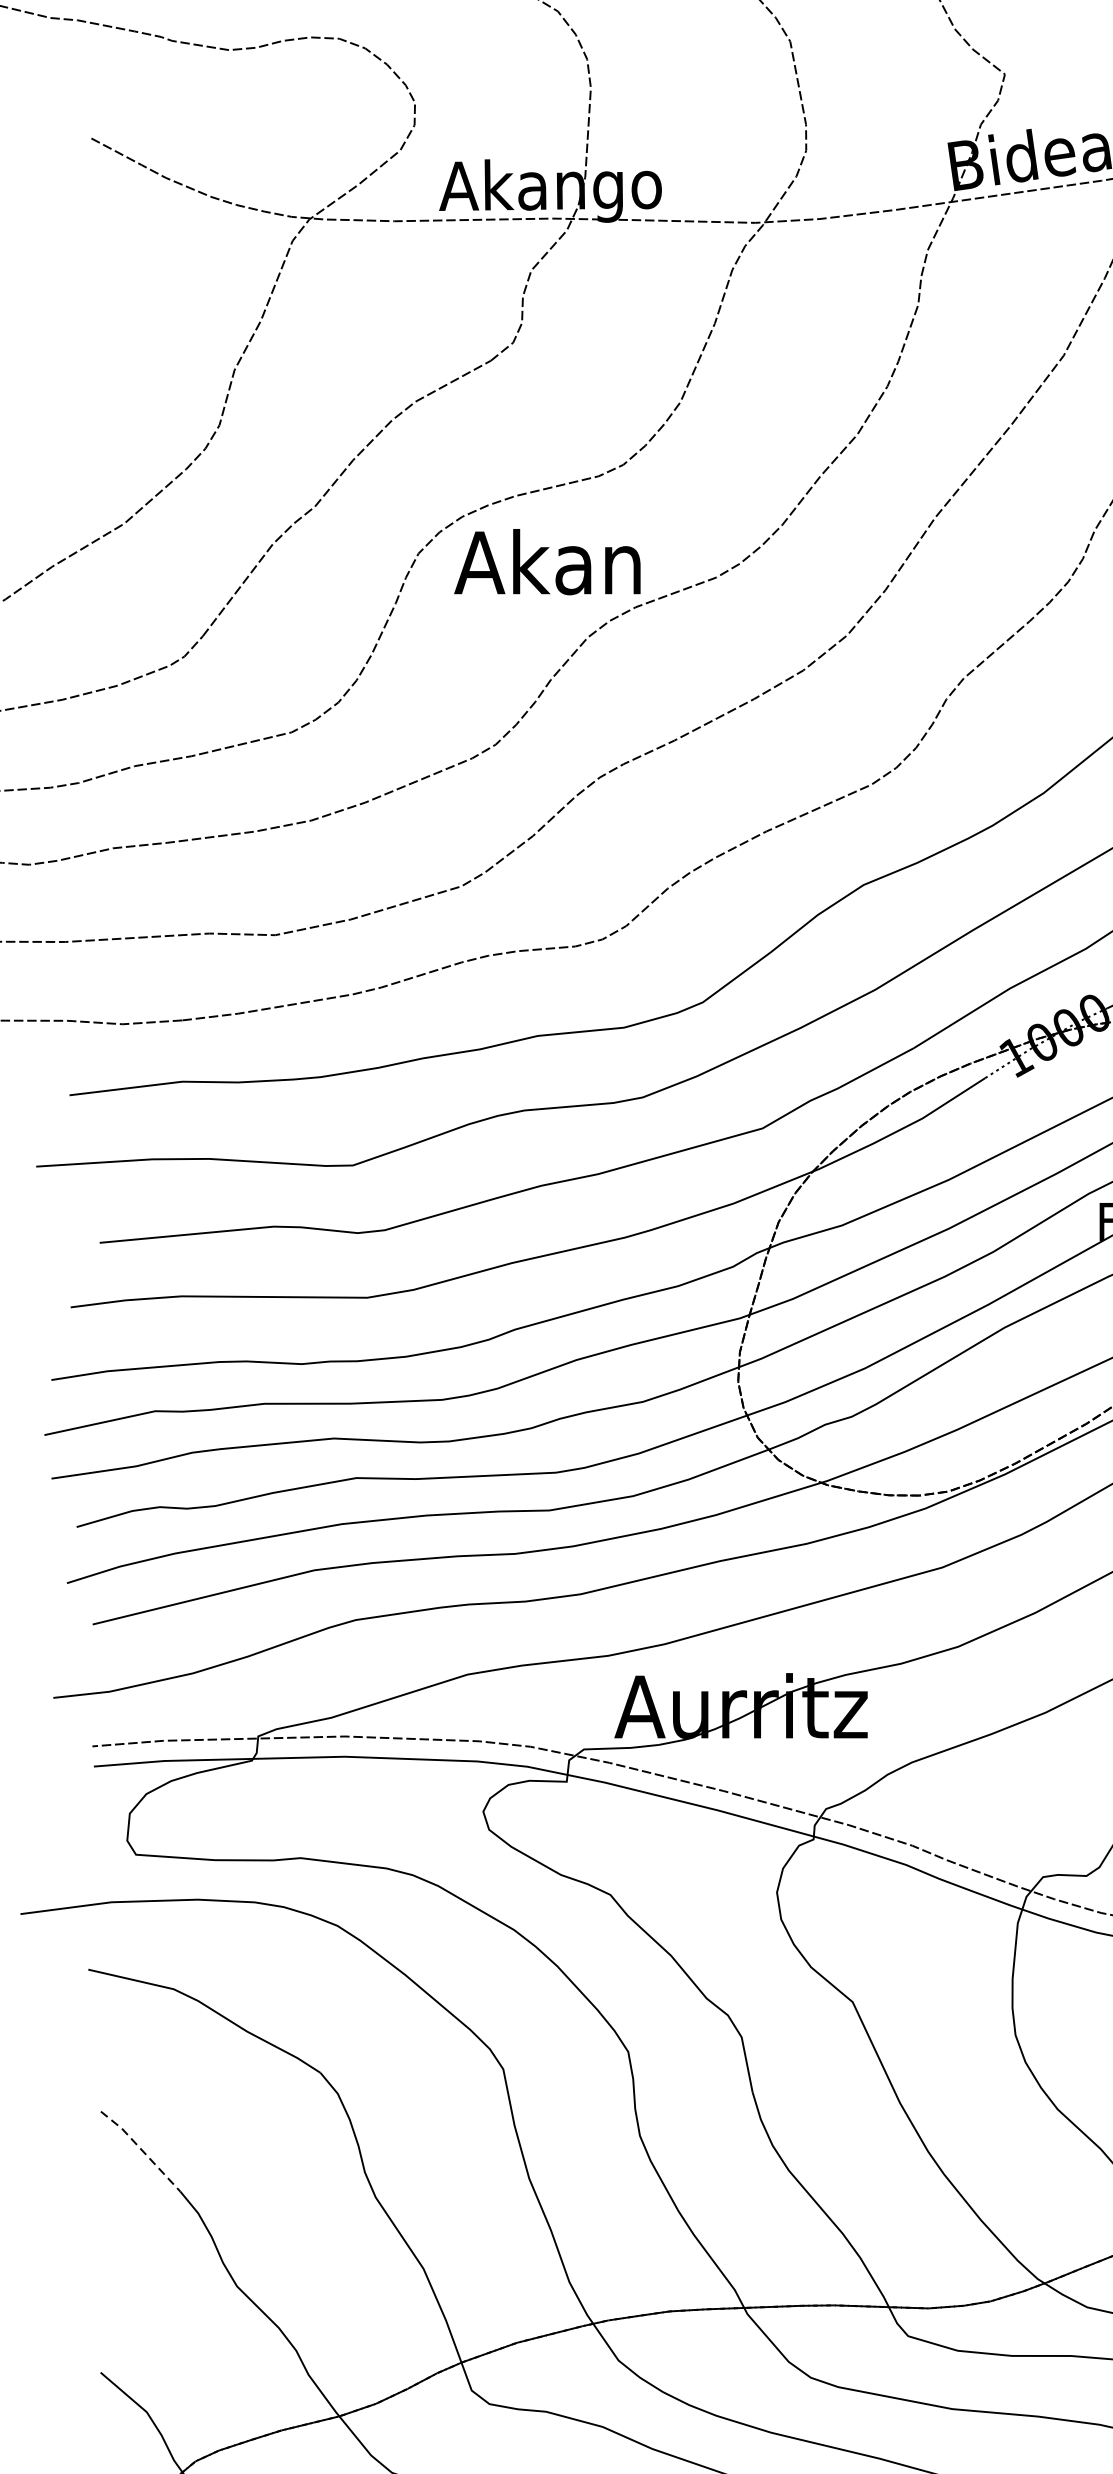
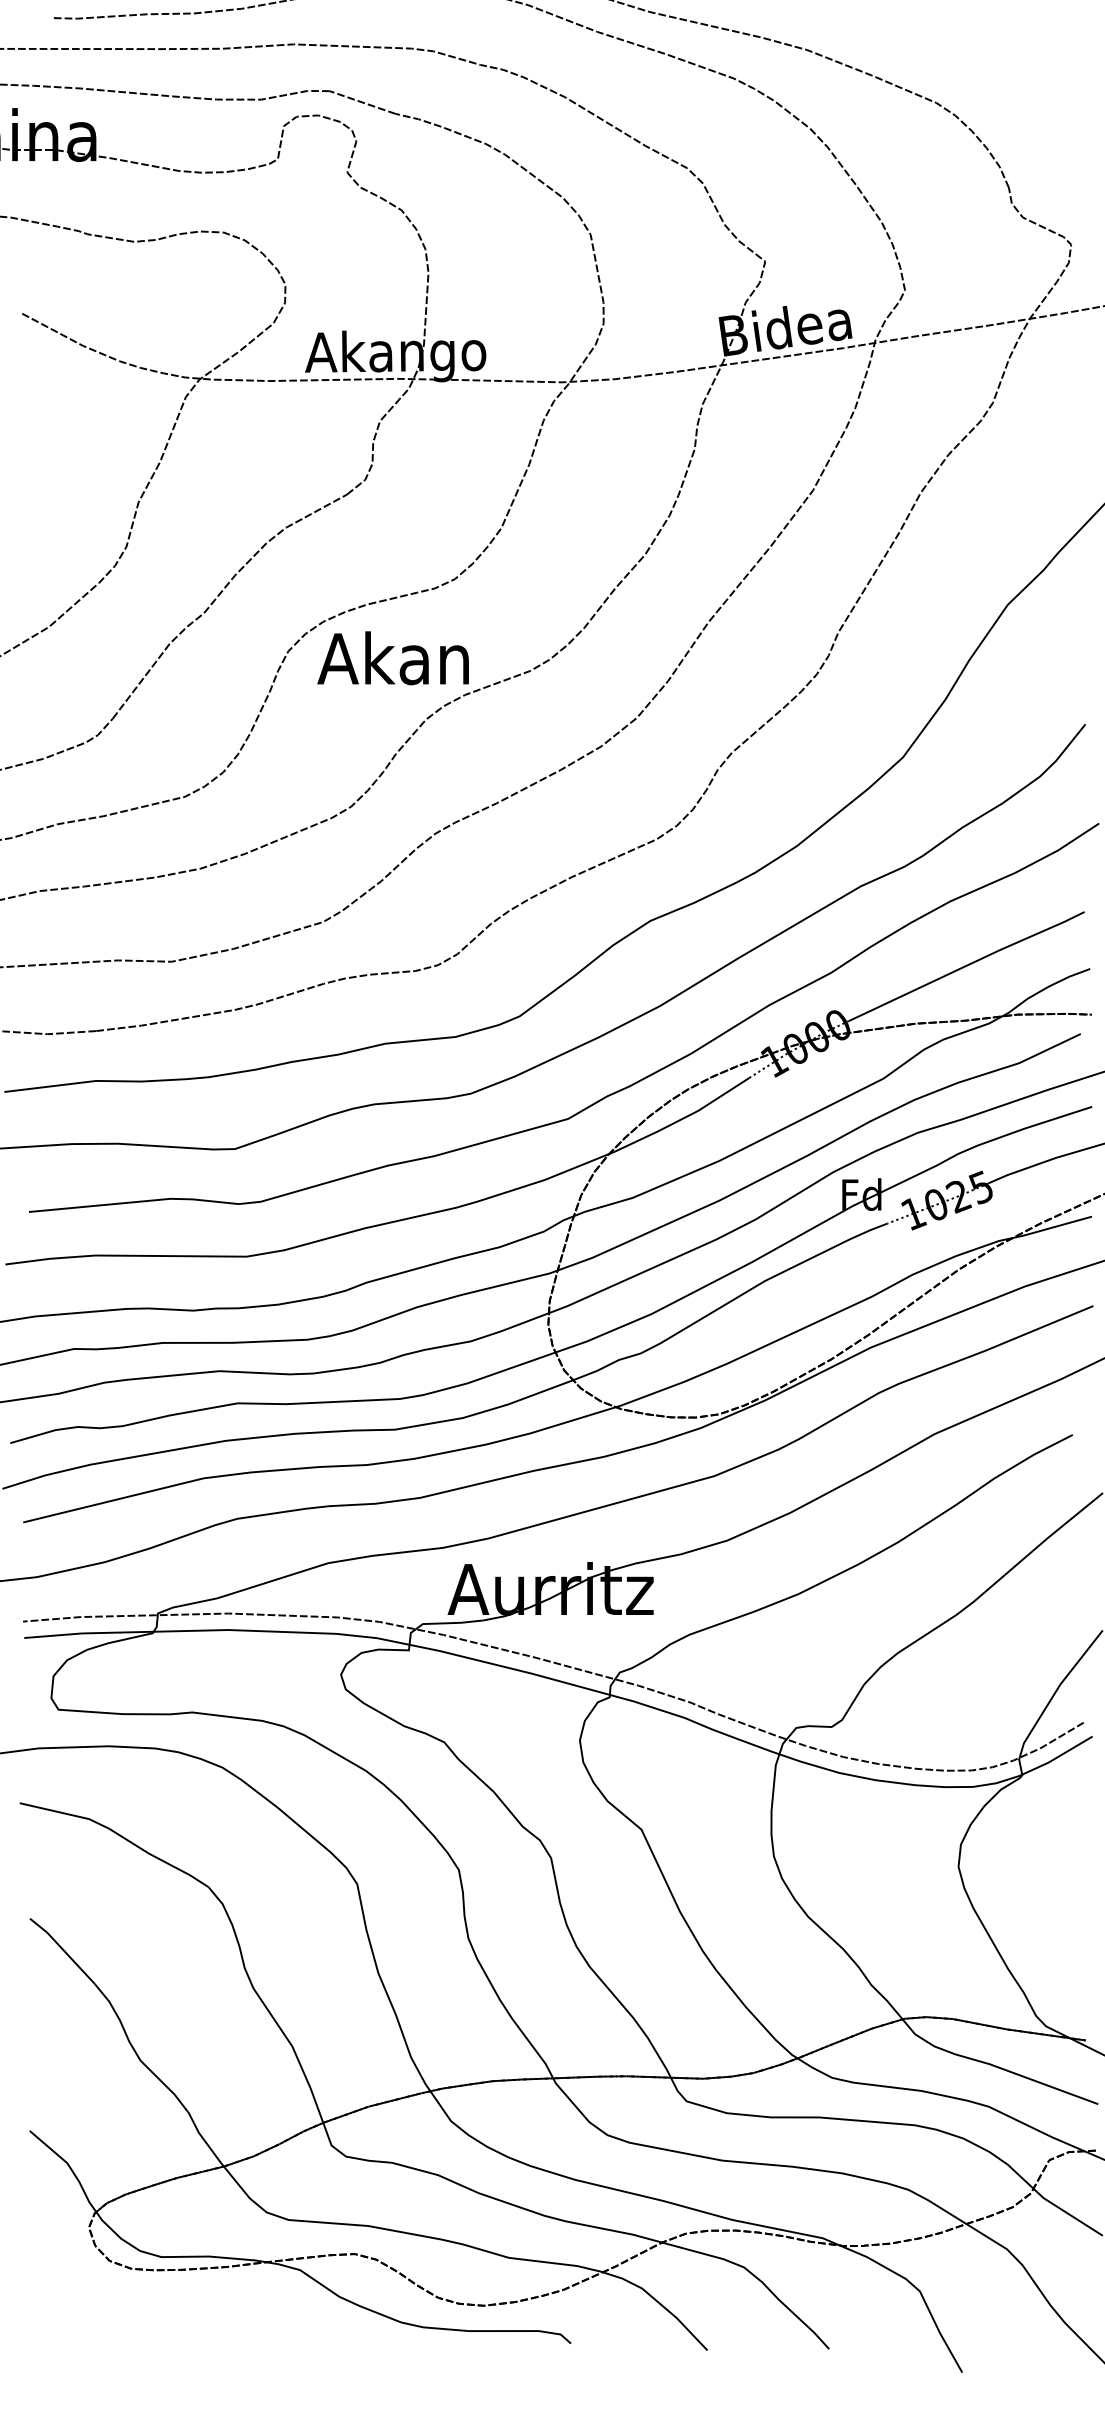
line: (140, 2149) -> (62, 1949), dashed -> solid

